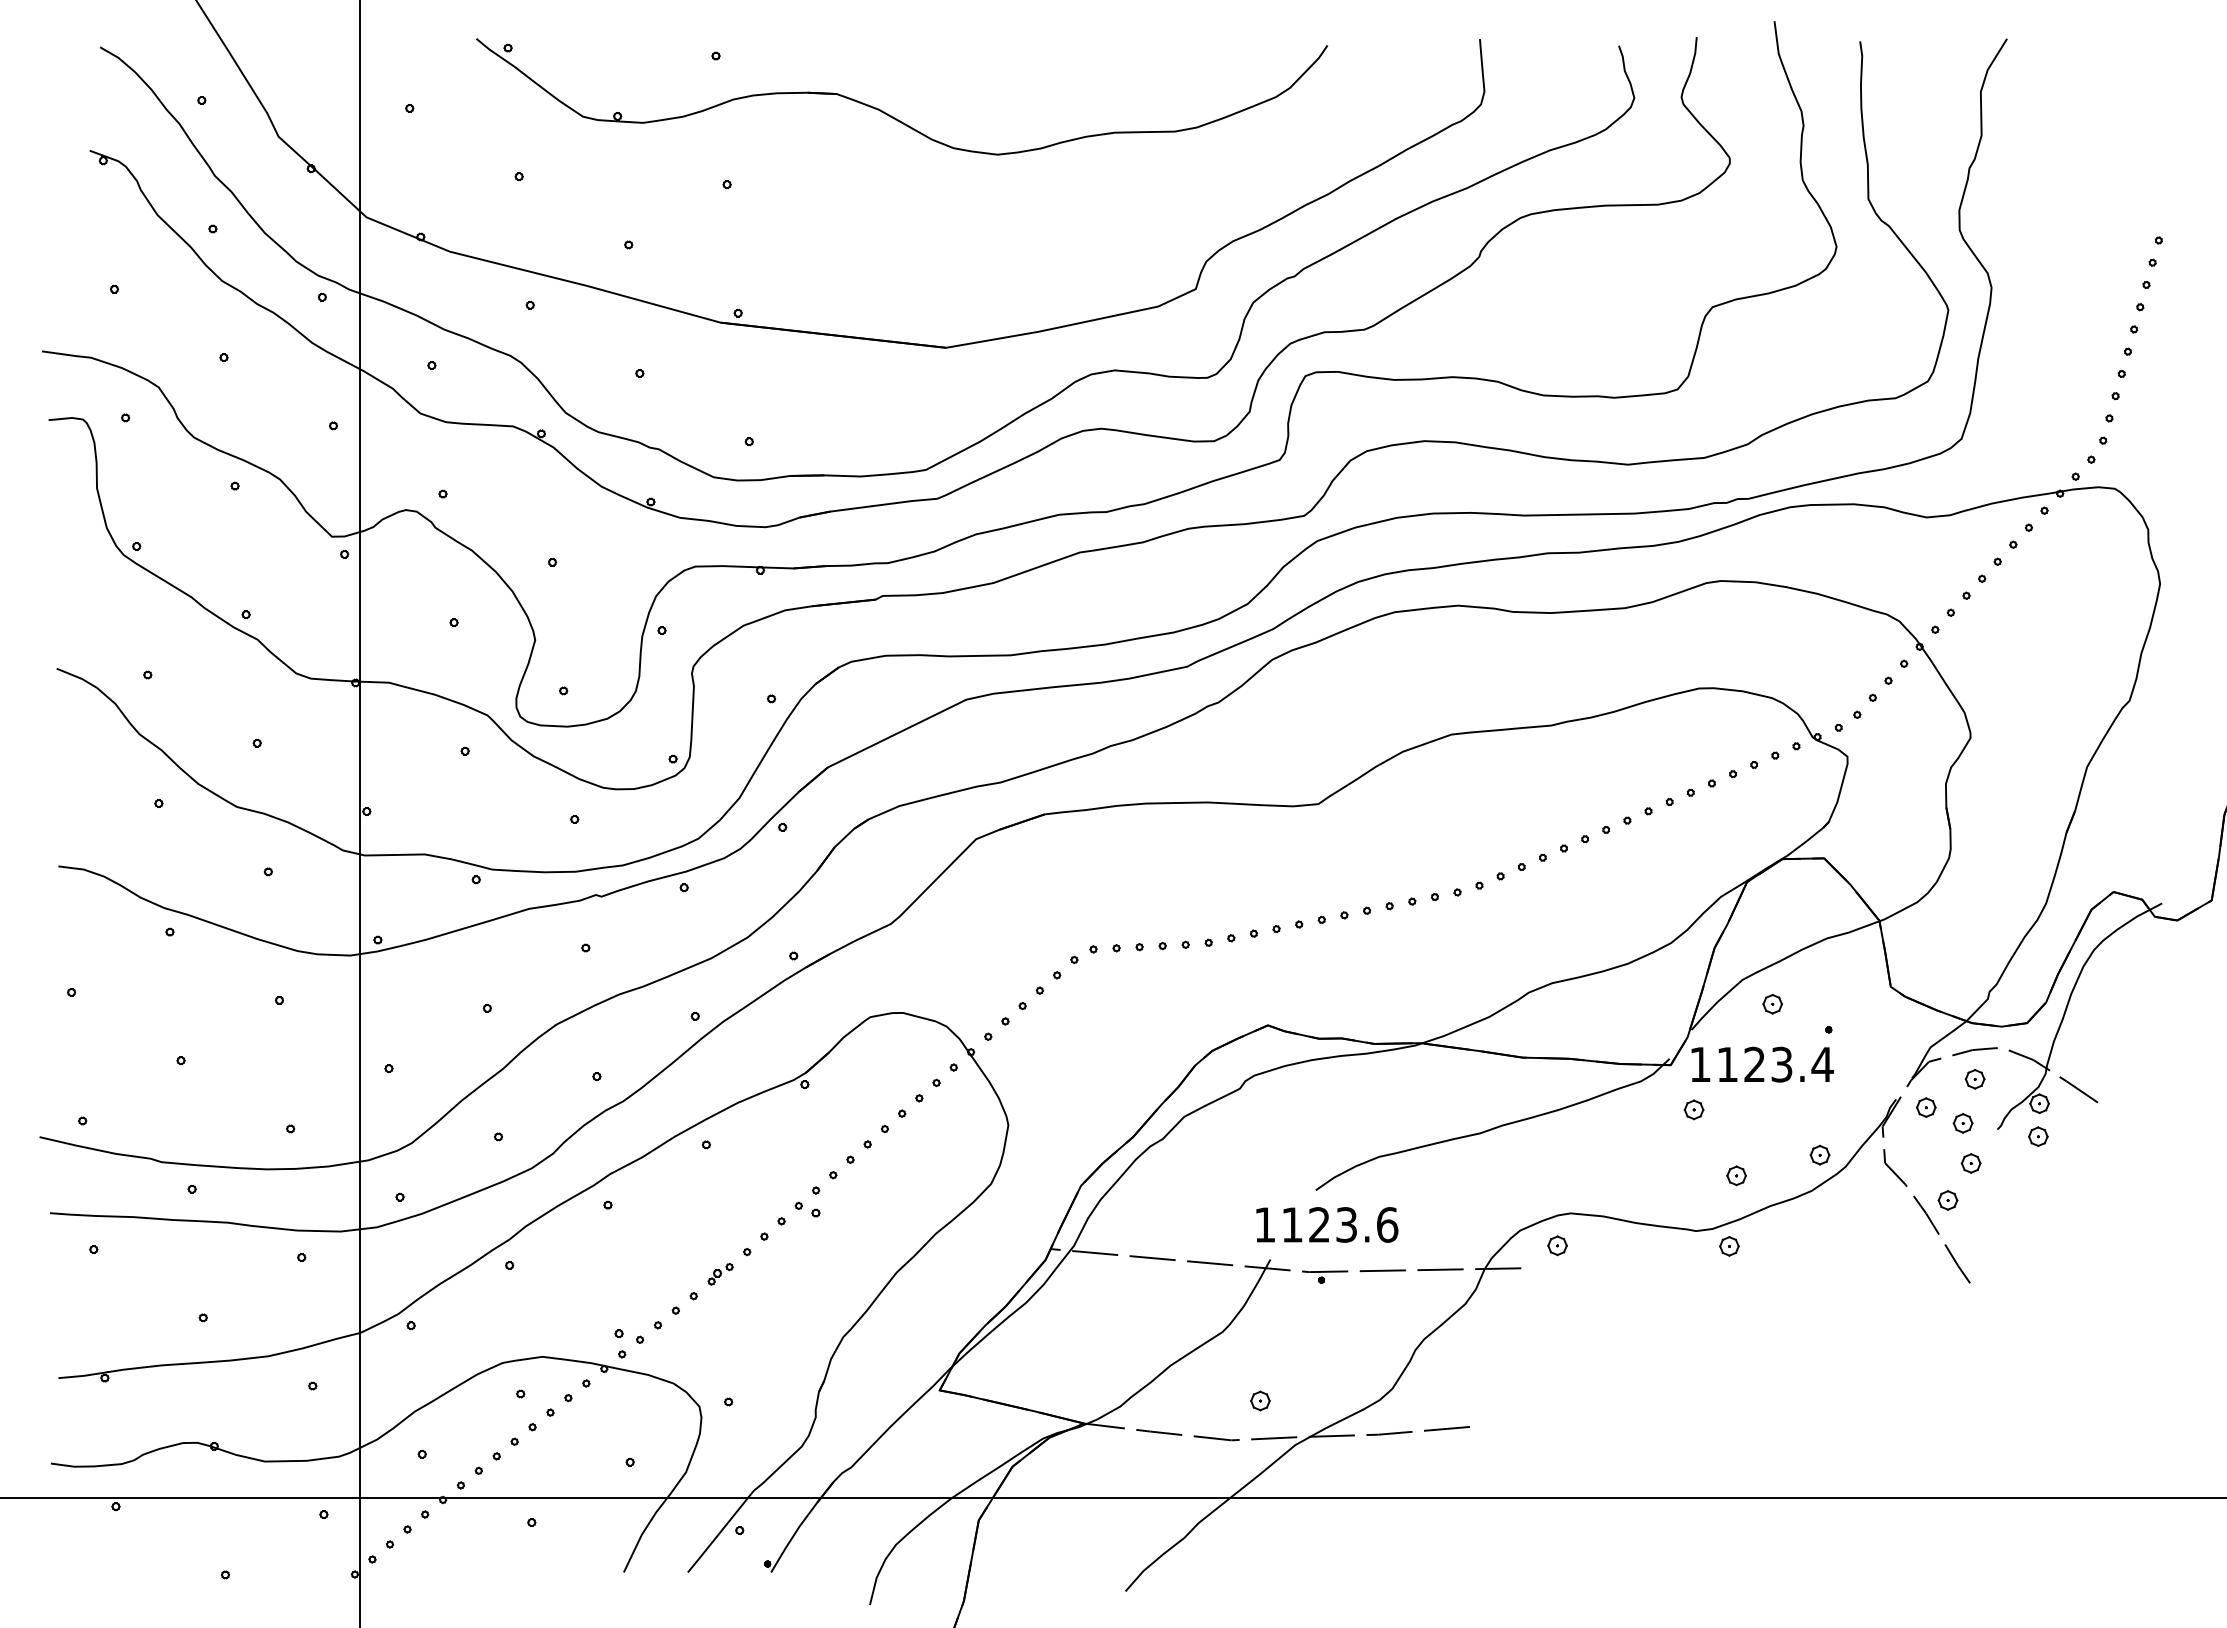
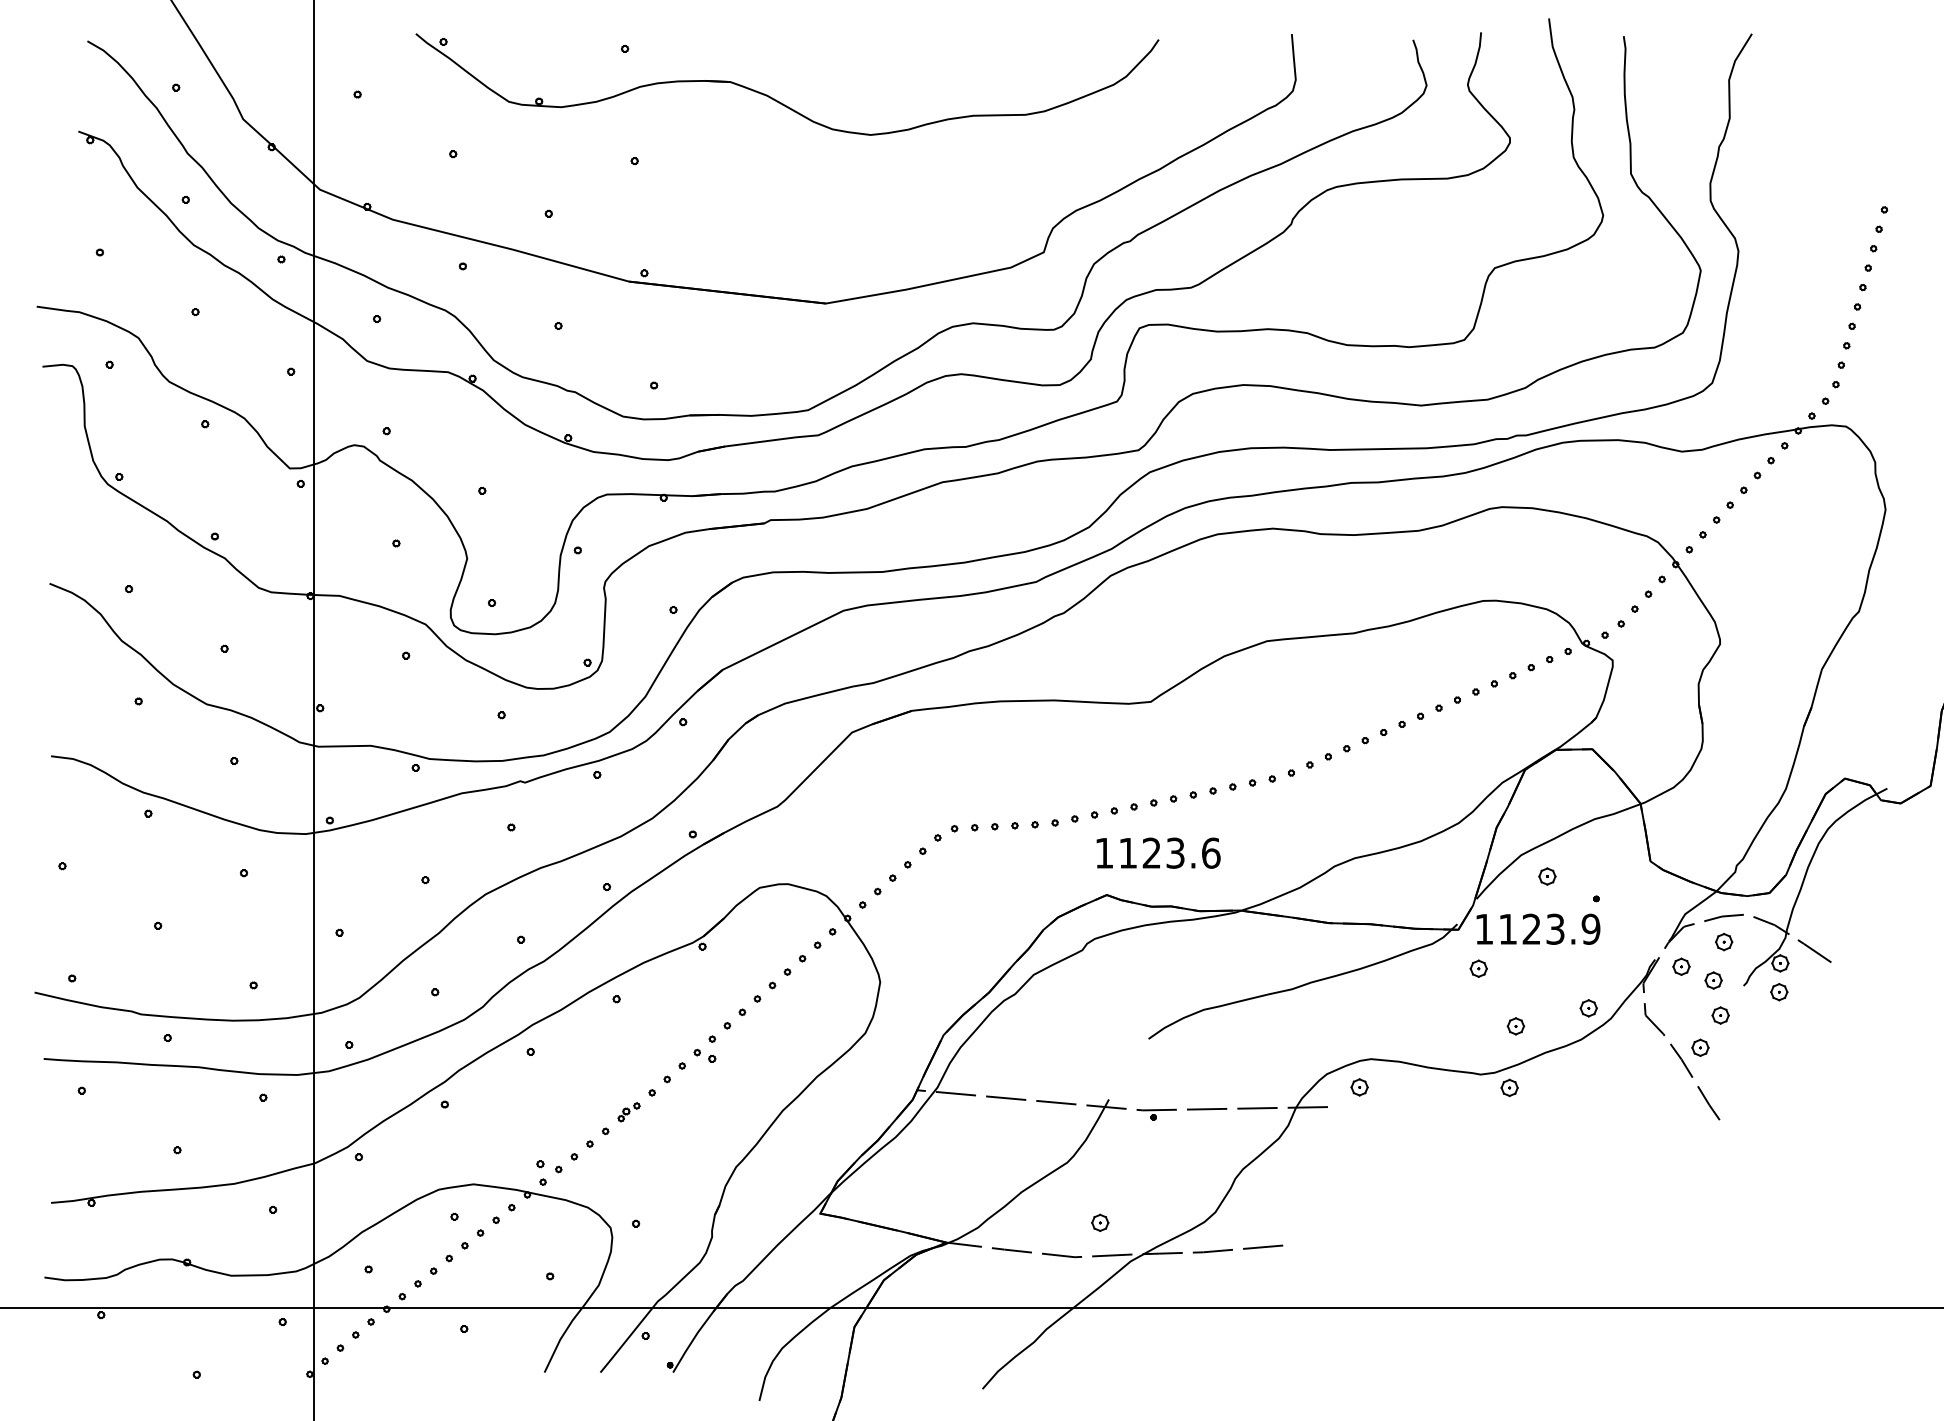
text: (1822, 1063) -> (1590, 928), 1123.4 -> 1123.9
text: (1327, 1224) -> (1158, 852), moved

